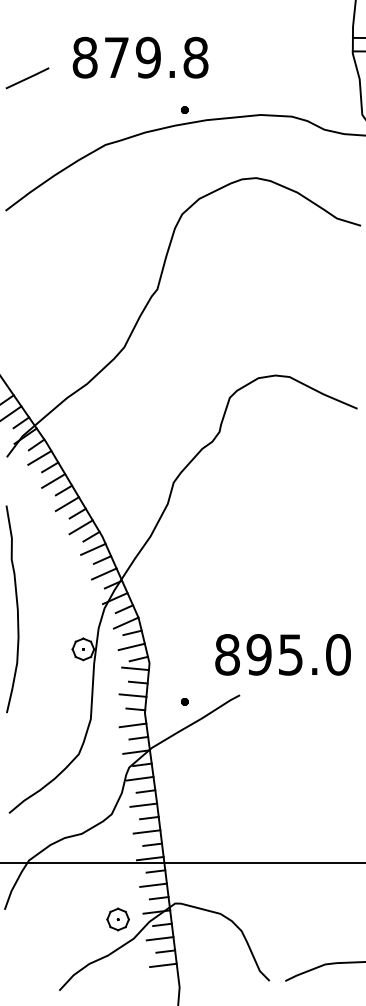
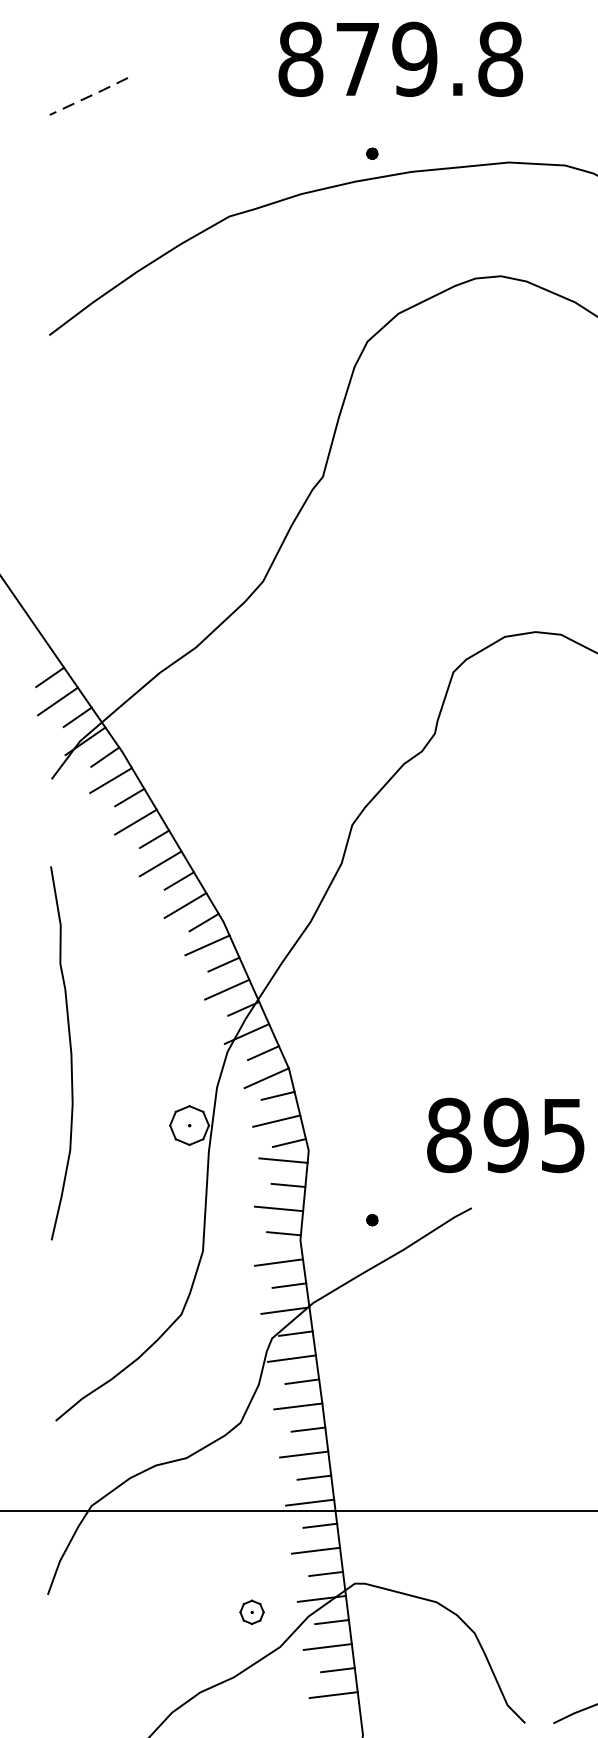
text: (140, 57) -> (400, 58), moved
line: (27, 78) -> (88, 96), solid -> dashed
part: (117, 919) -> (250, 1612), size x0.6

